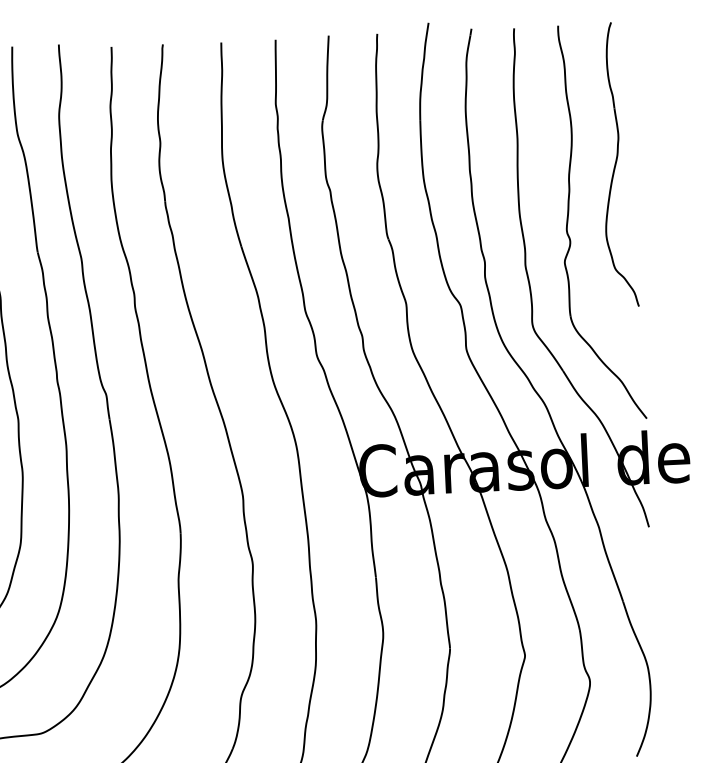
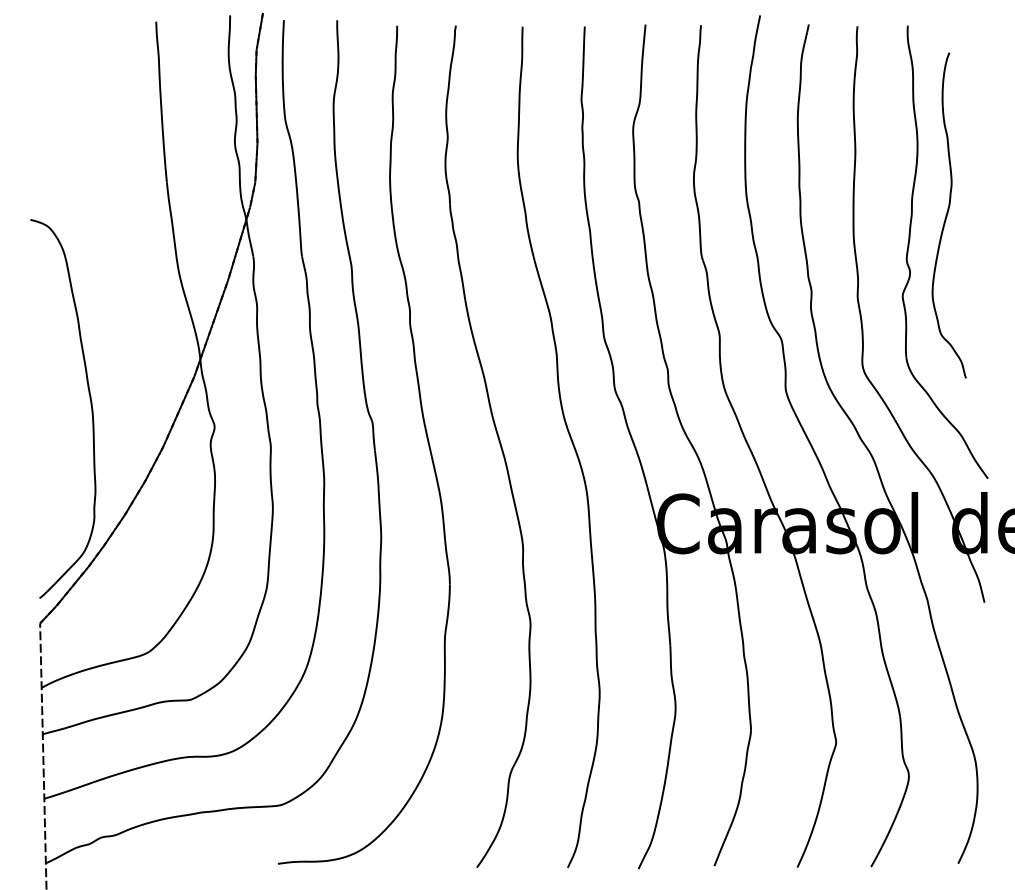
part: (616, 164) -> (948, 215), moved

